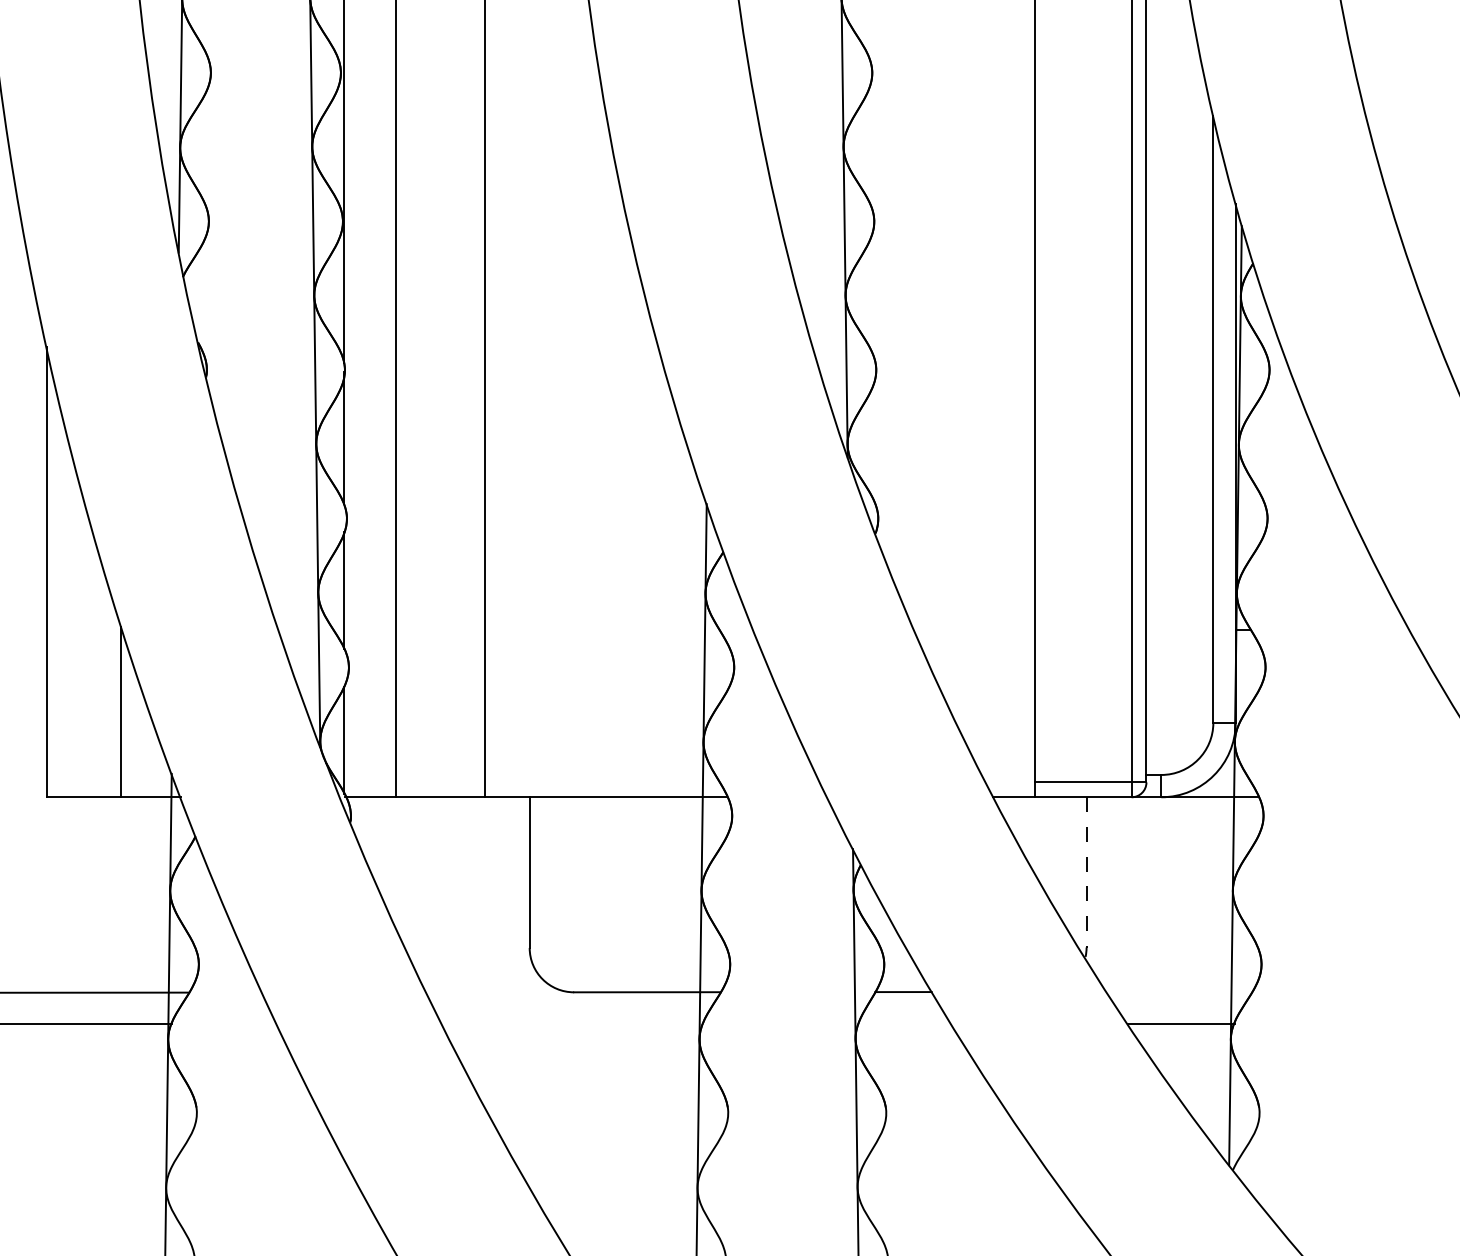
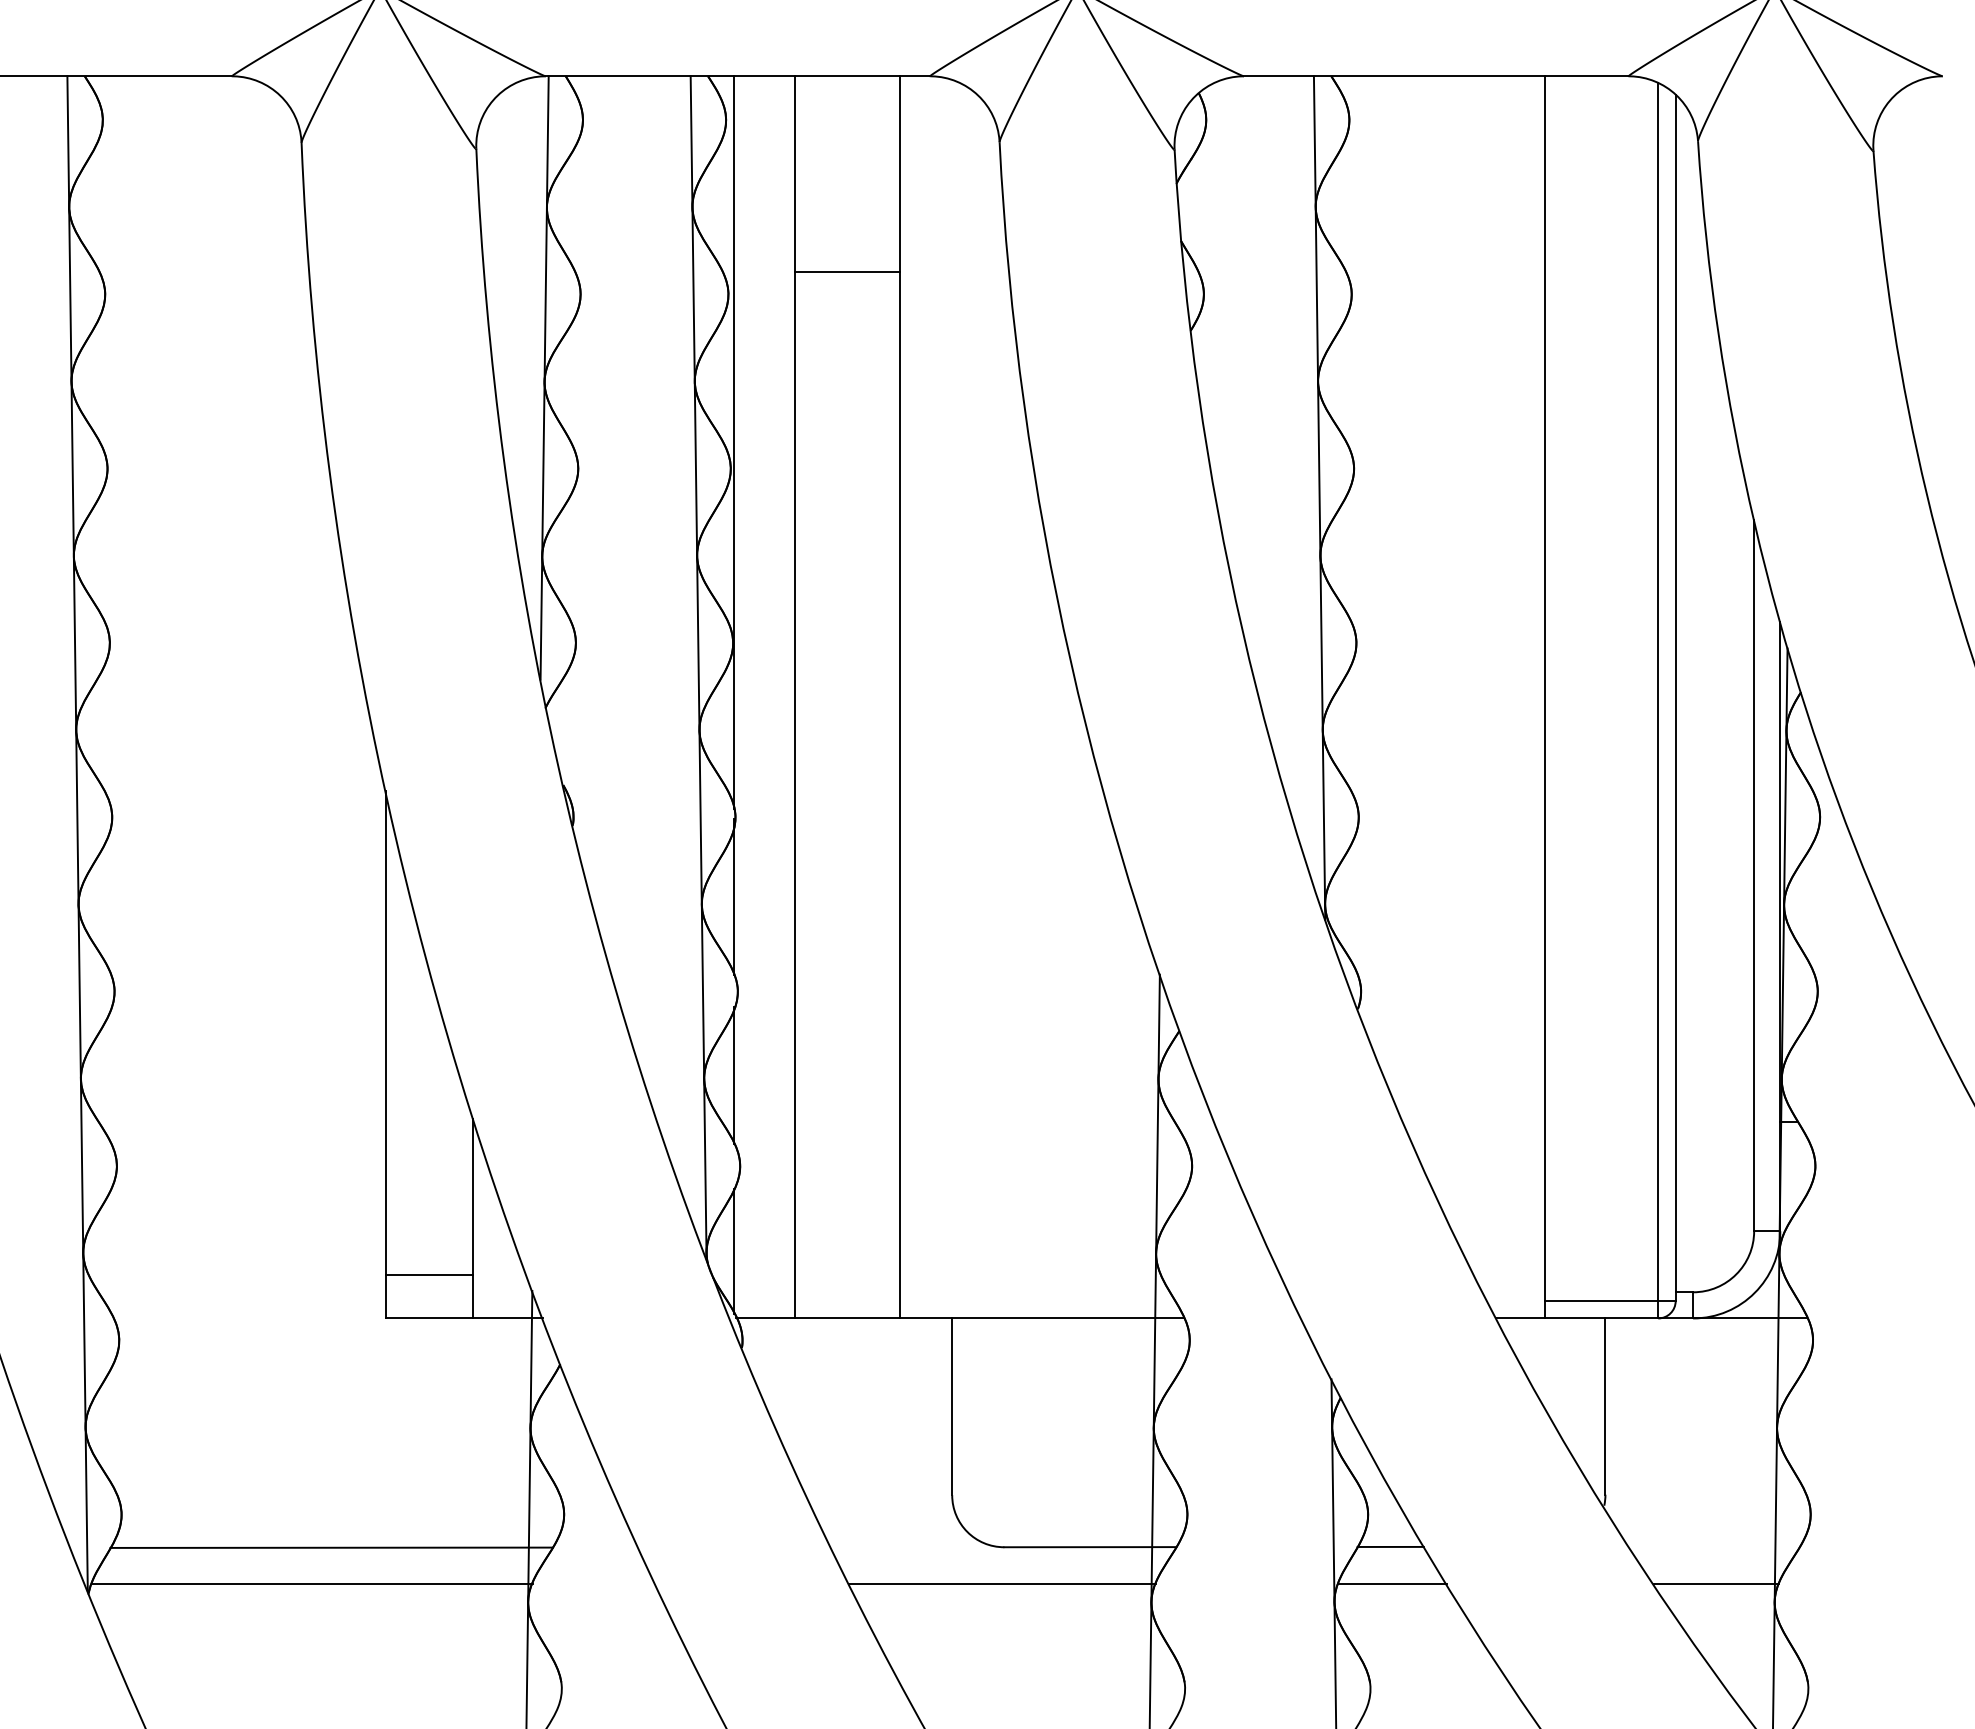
line: (83, 759) -> (428, 1274), added
line: (1086, 873) -> (1605, 1407), dashed -> solid
line: (572, 1024) -> (1002, 1584), added
line: (905, 1024) -> (1392, 1584), added

